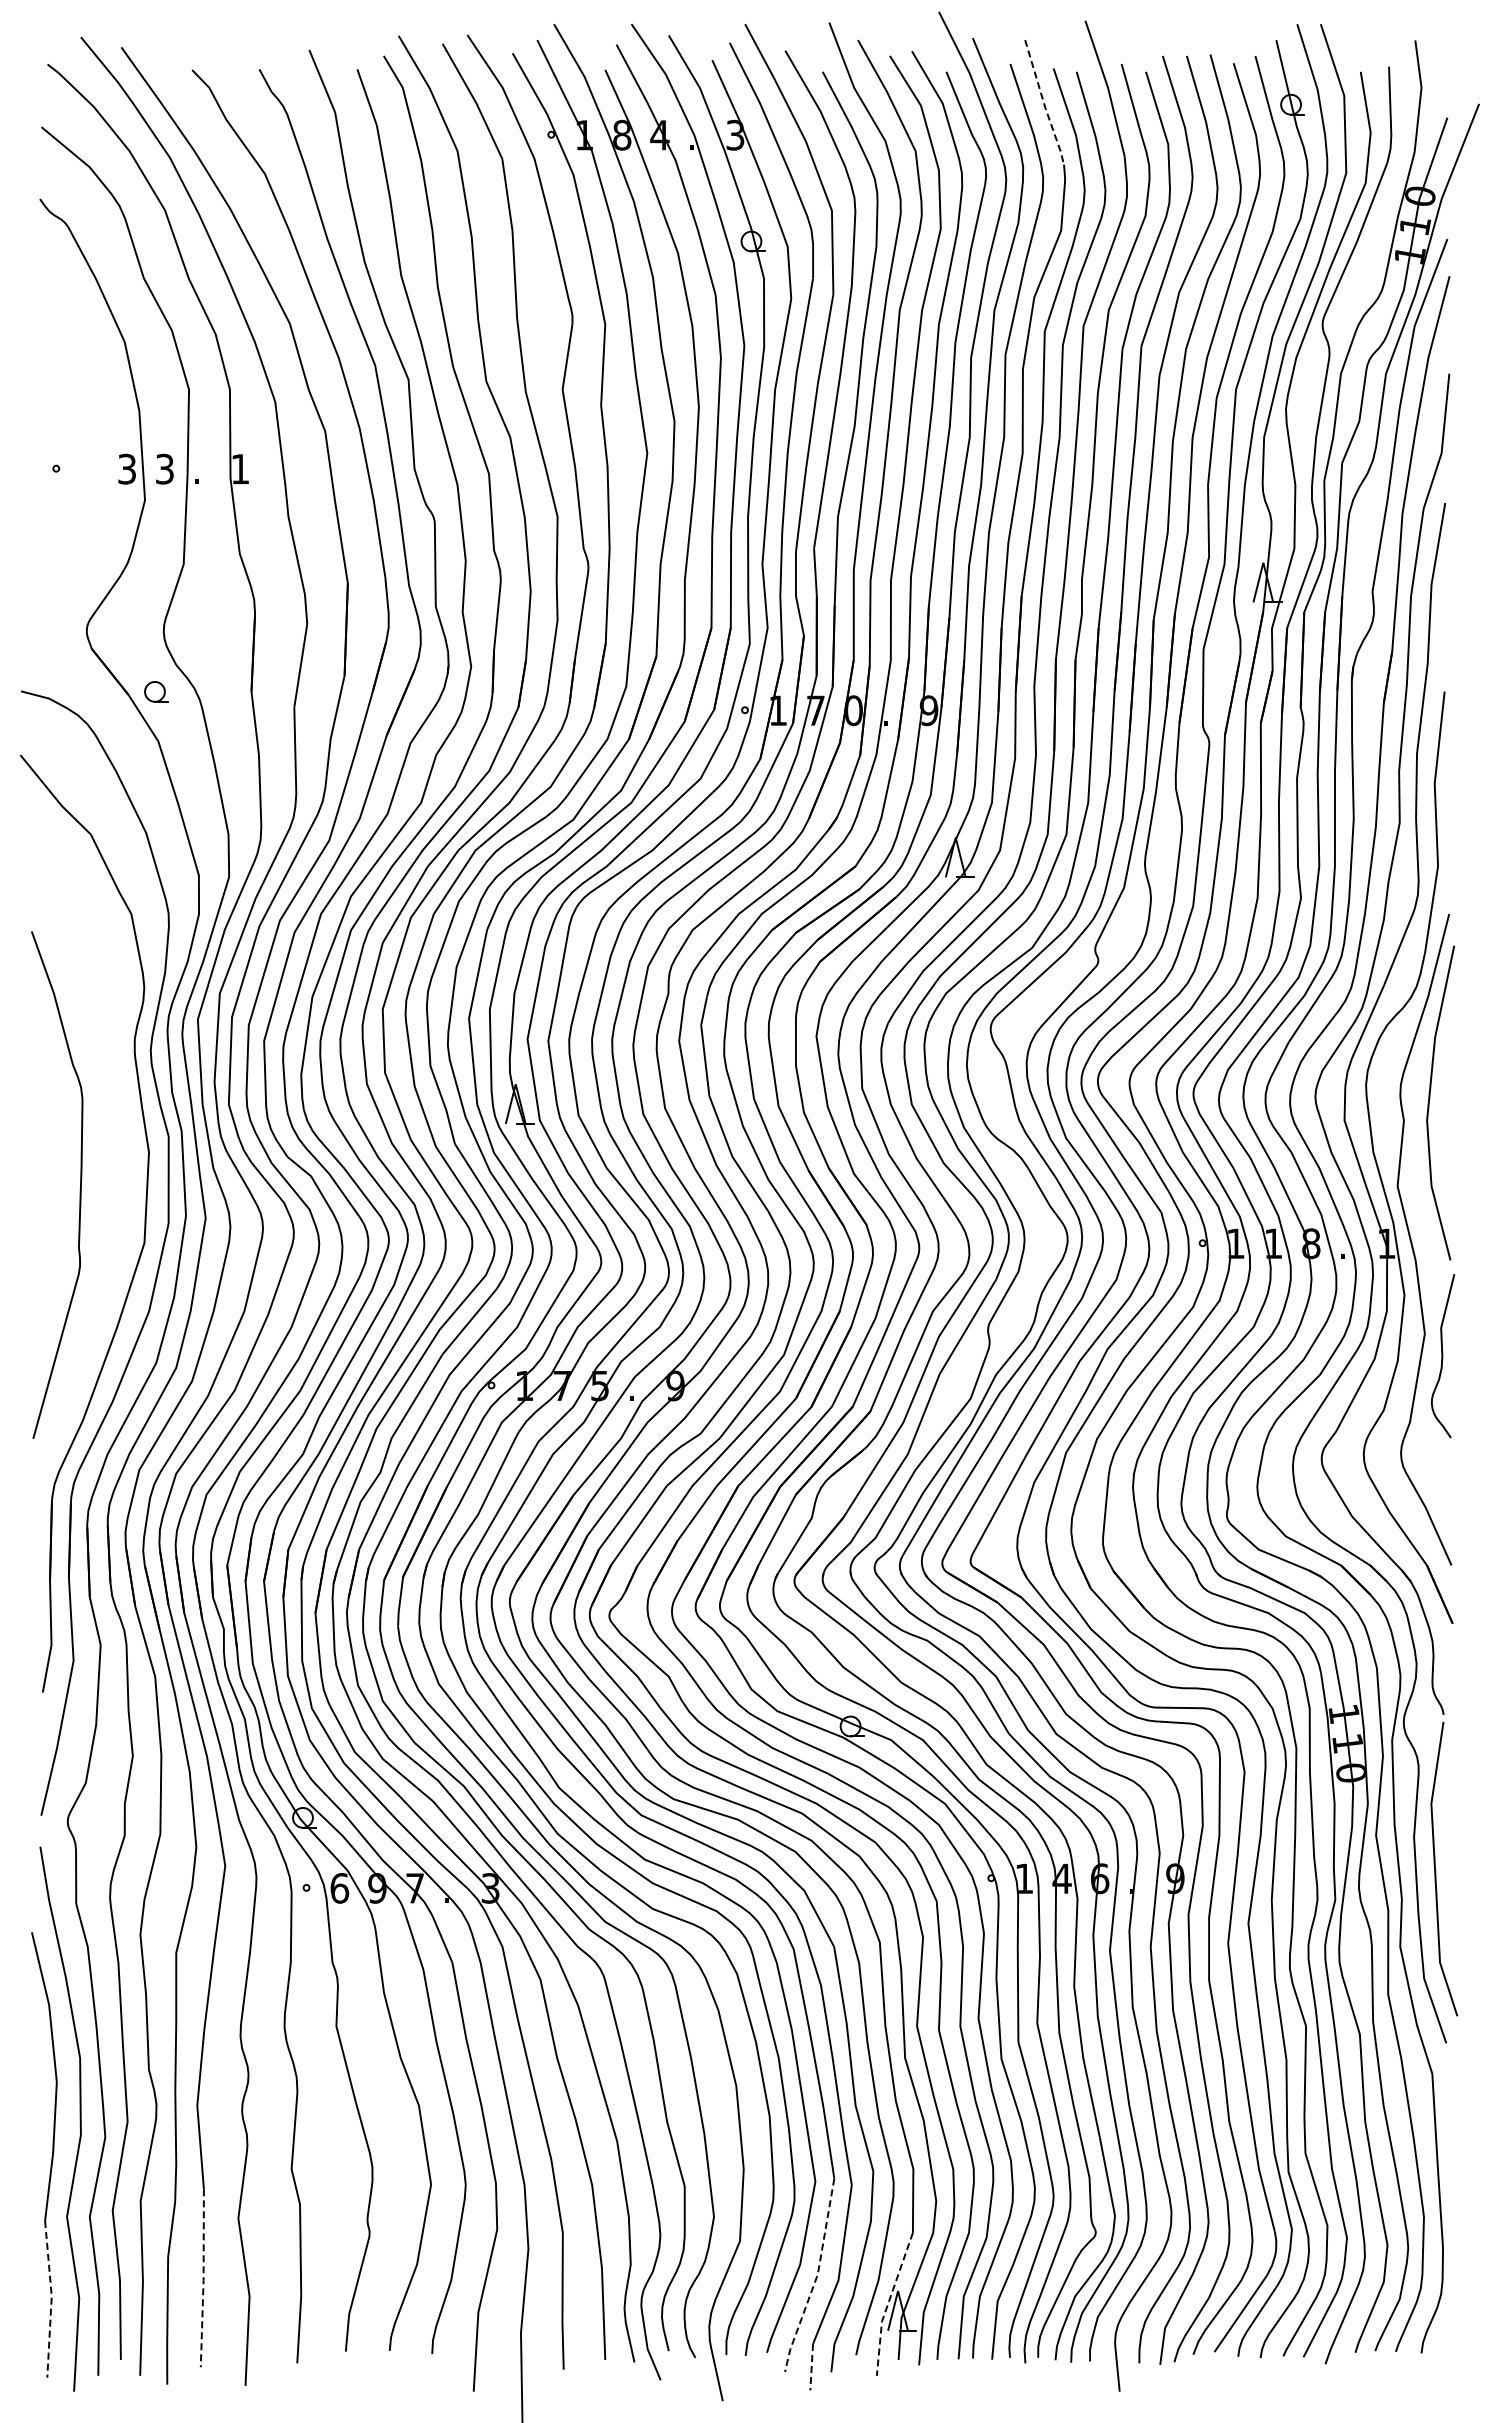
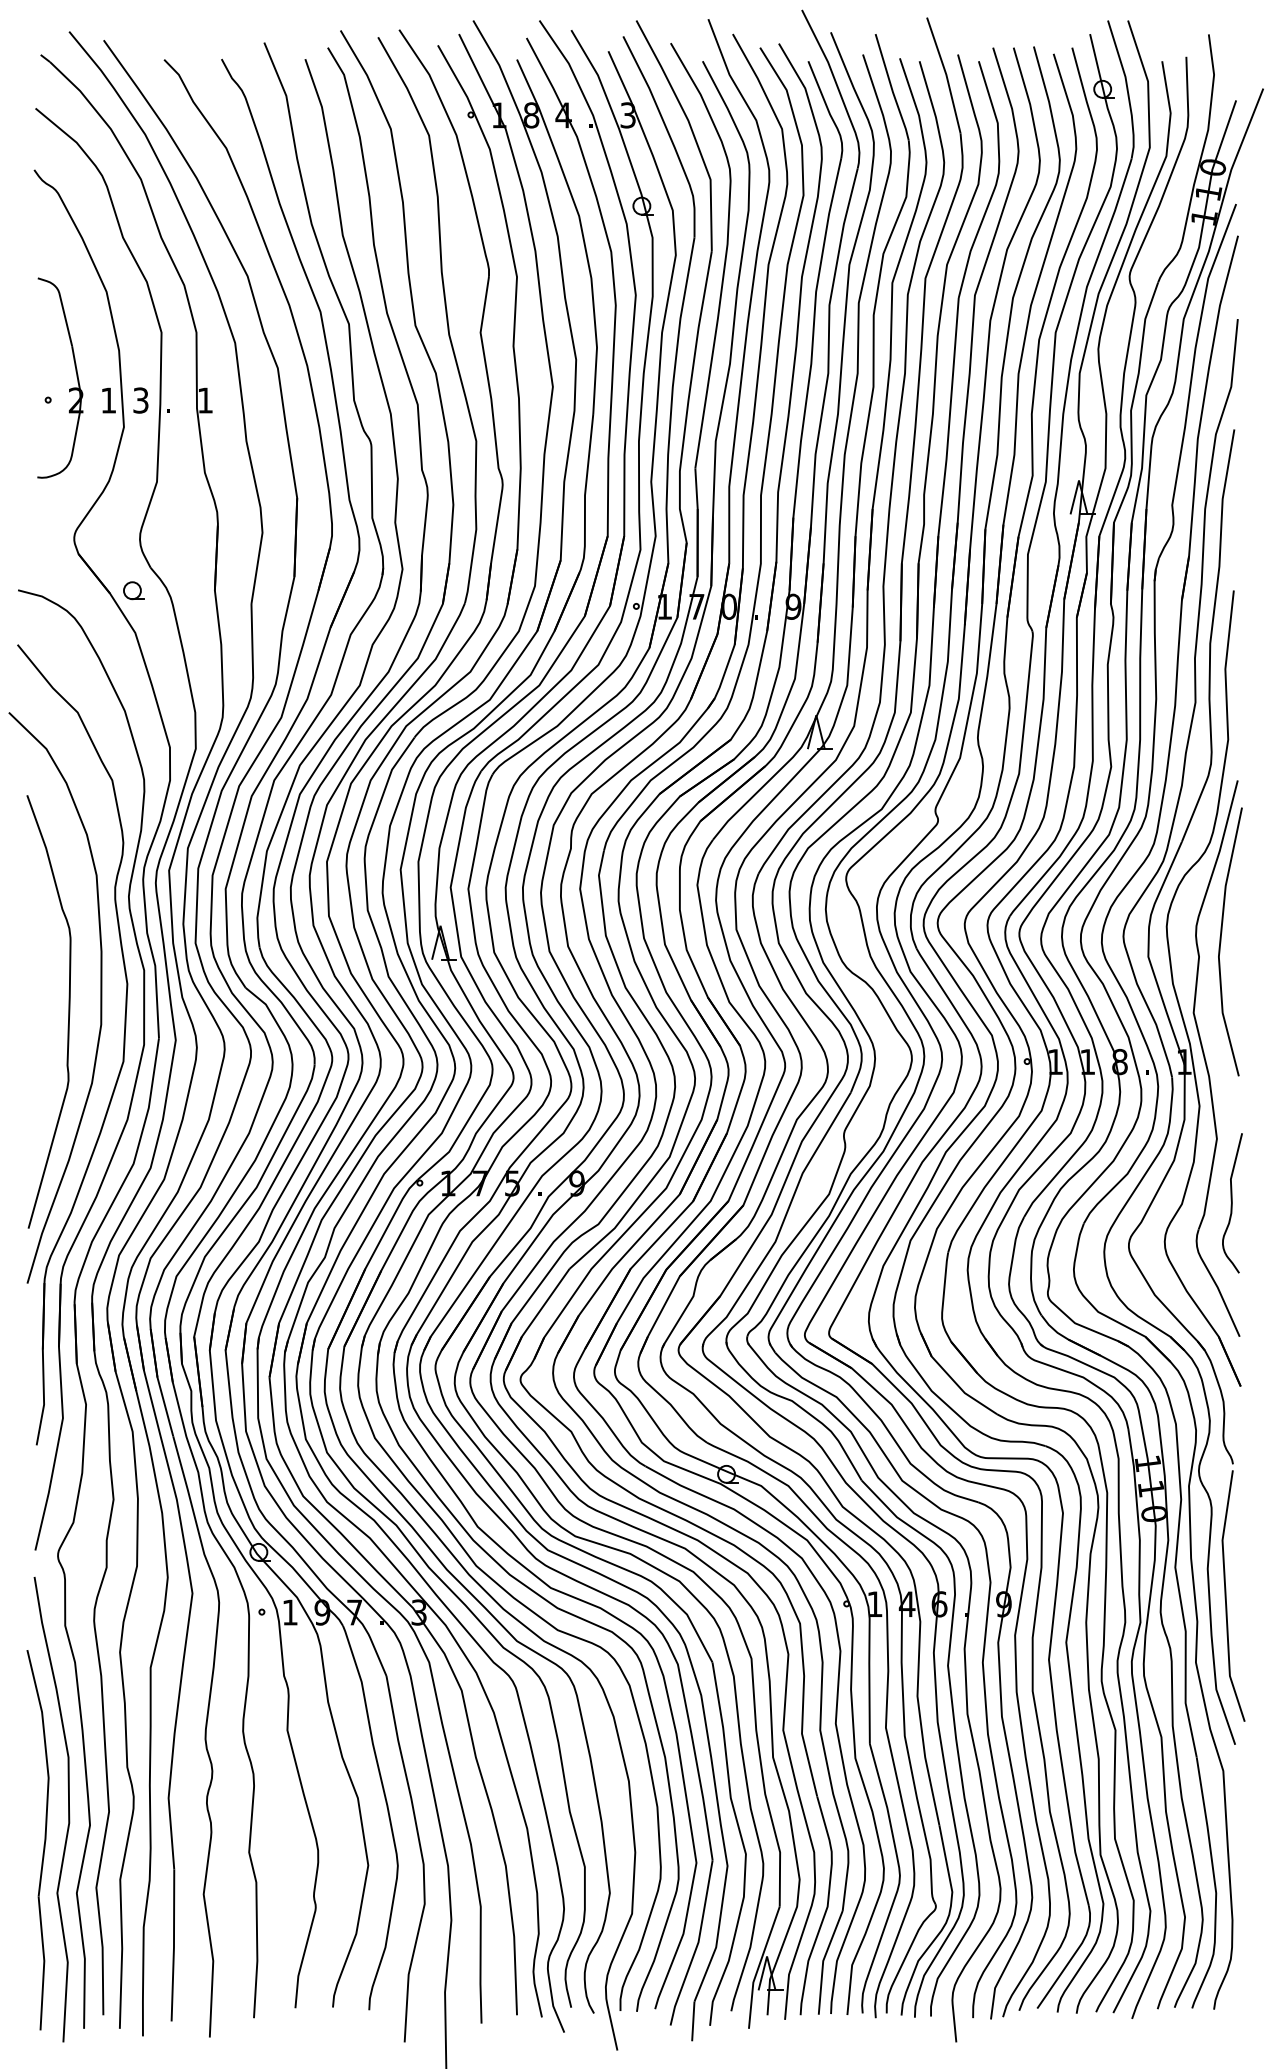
line: (1044, 103) -> (892, 88), dashed -> solid
part: (81, 455) -> (69, 388), added
text: (126, 468) -> (108, 399), 3 -> 1
curve: (117, 1168) -> (100, 997), added
curve: (1443, 1356) -> (1232, 1203), moved
text: (339, 1888) -> (290, 1612), 6 -> 1
line: (816, 2277) -> (697, 1944), dashed -> solid
line: (203, 2278) -> (173, 1945), dashed -> solid
line: (51, 2299) -> (44, 1963), dashed -> solid
line: (888, 2303) -> (758, 1967), dashed -> solid
line: (811, 2367) -> (693, 2021), dashed -> solid

